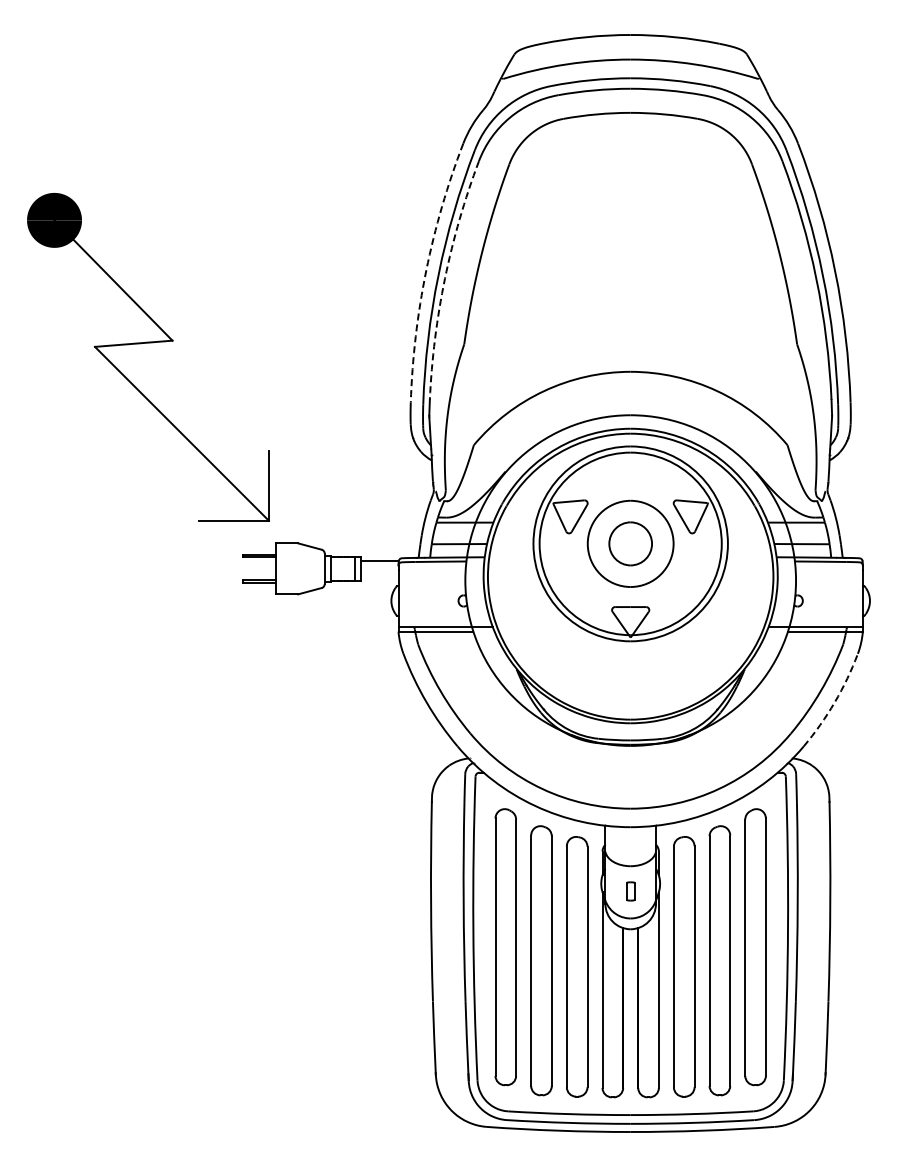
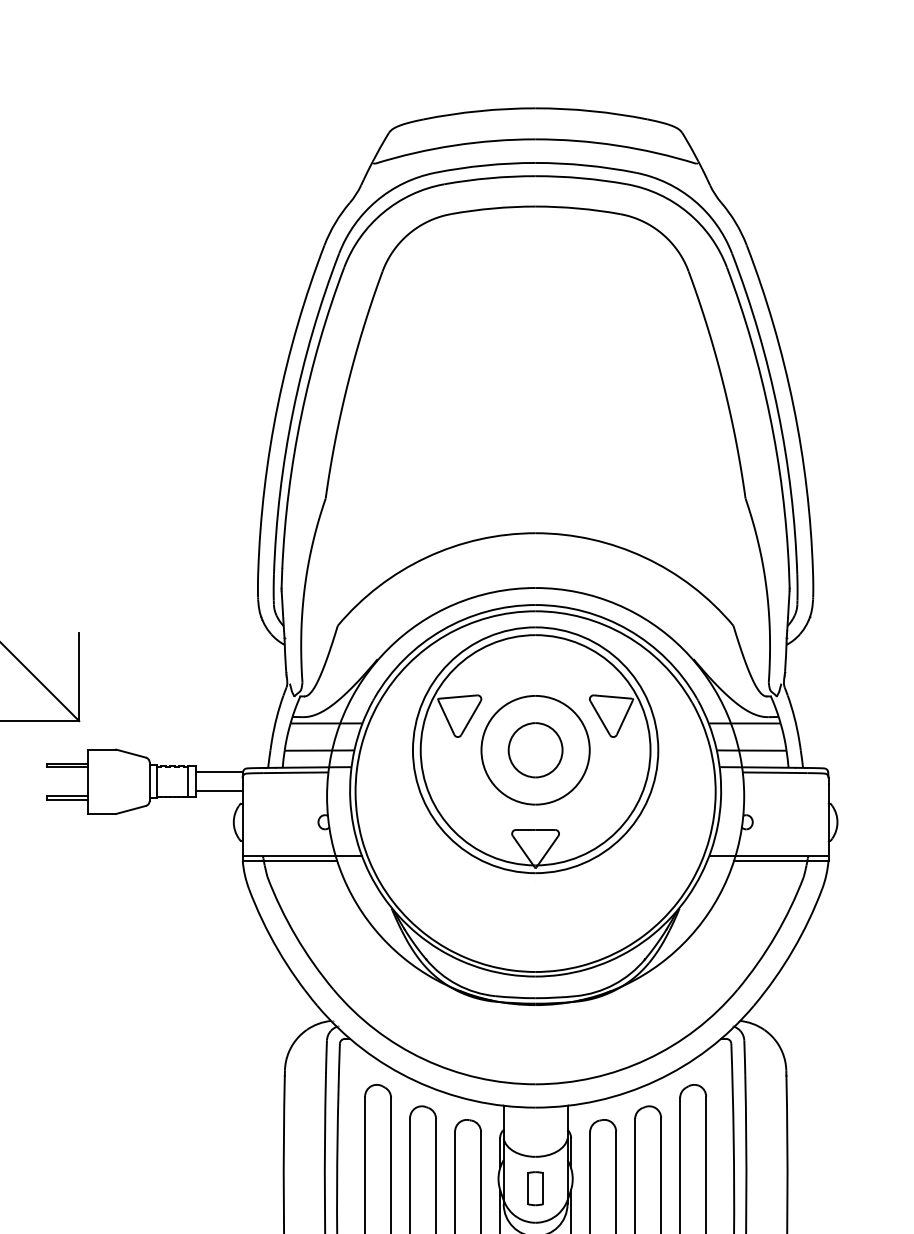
arc: (426, 270) -> (278, 405), dashed -> solid
arc: (445, 278) -> (302, 415), dashed -> solid
line: (379, 576) -> (218, 791), added
arc: (834, 702) -> (792, 950), dashed -> solid
part: (630, 891) -> (535, 1188), size x1.43

